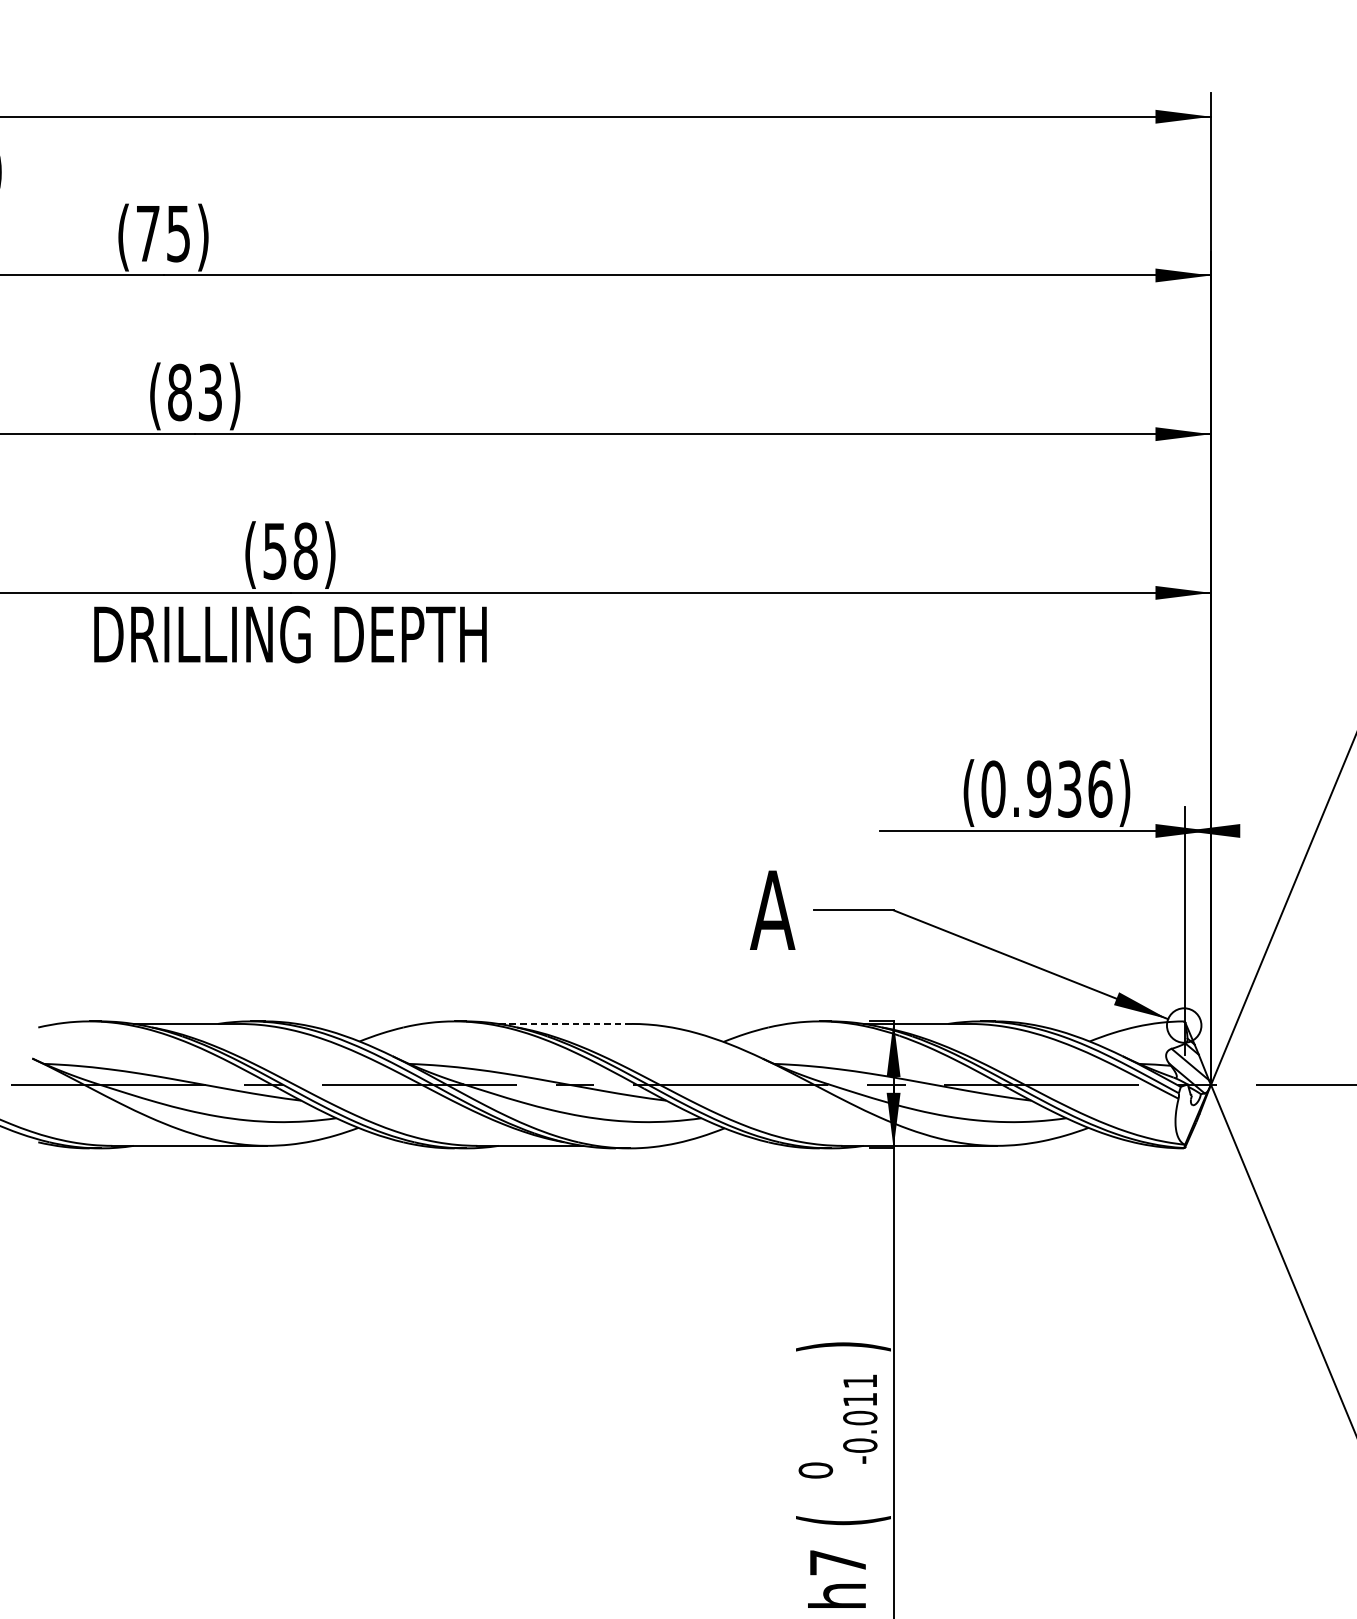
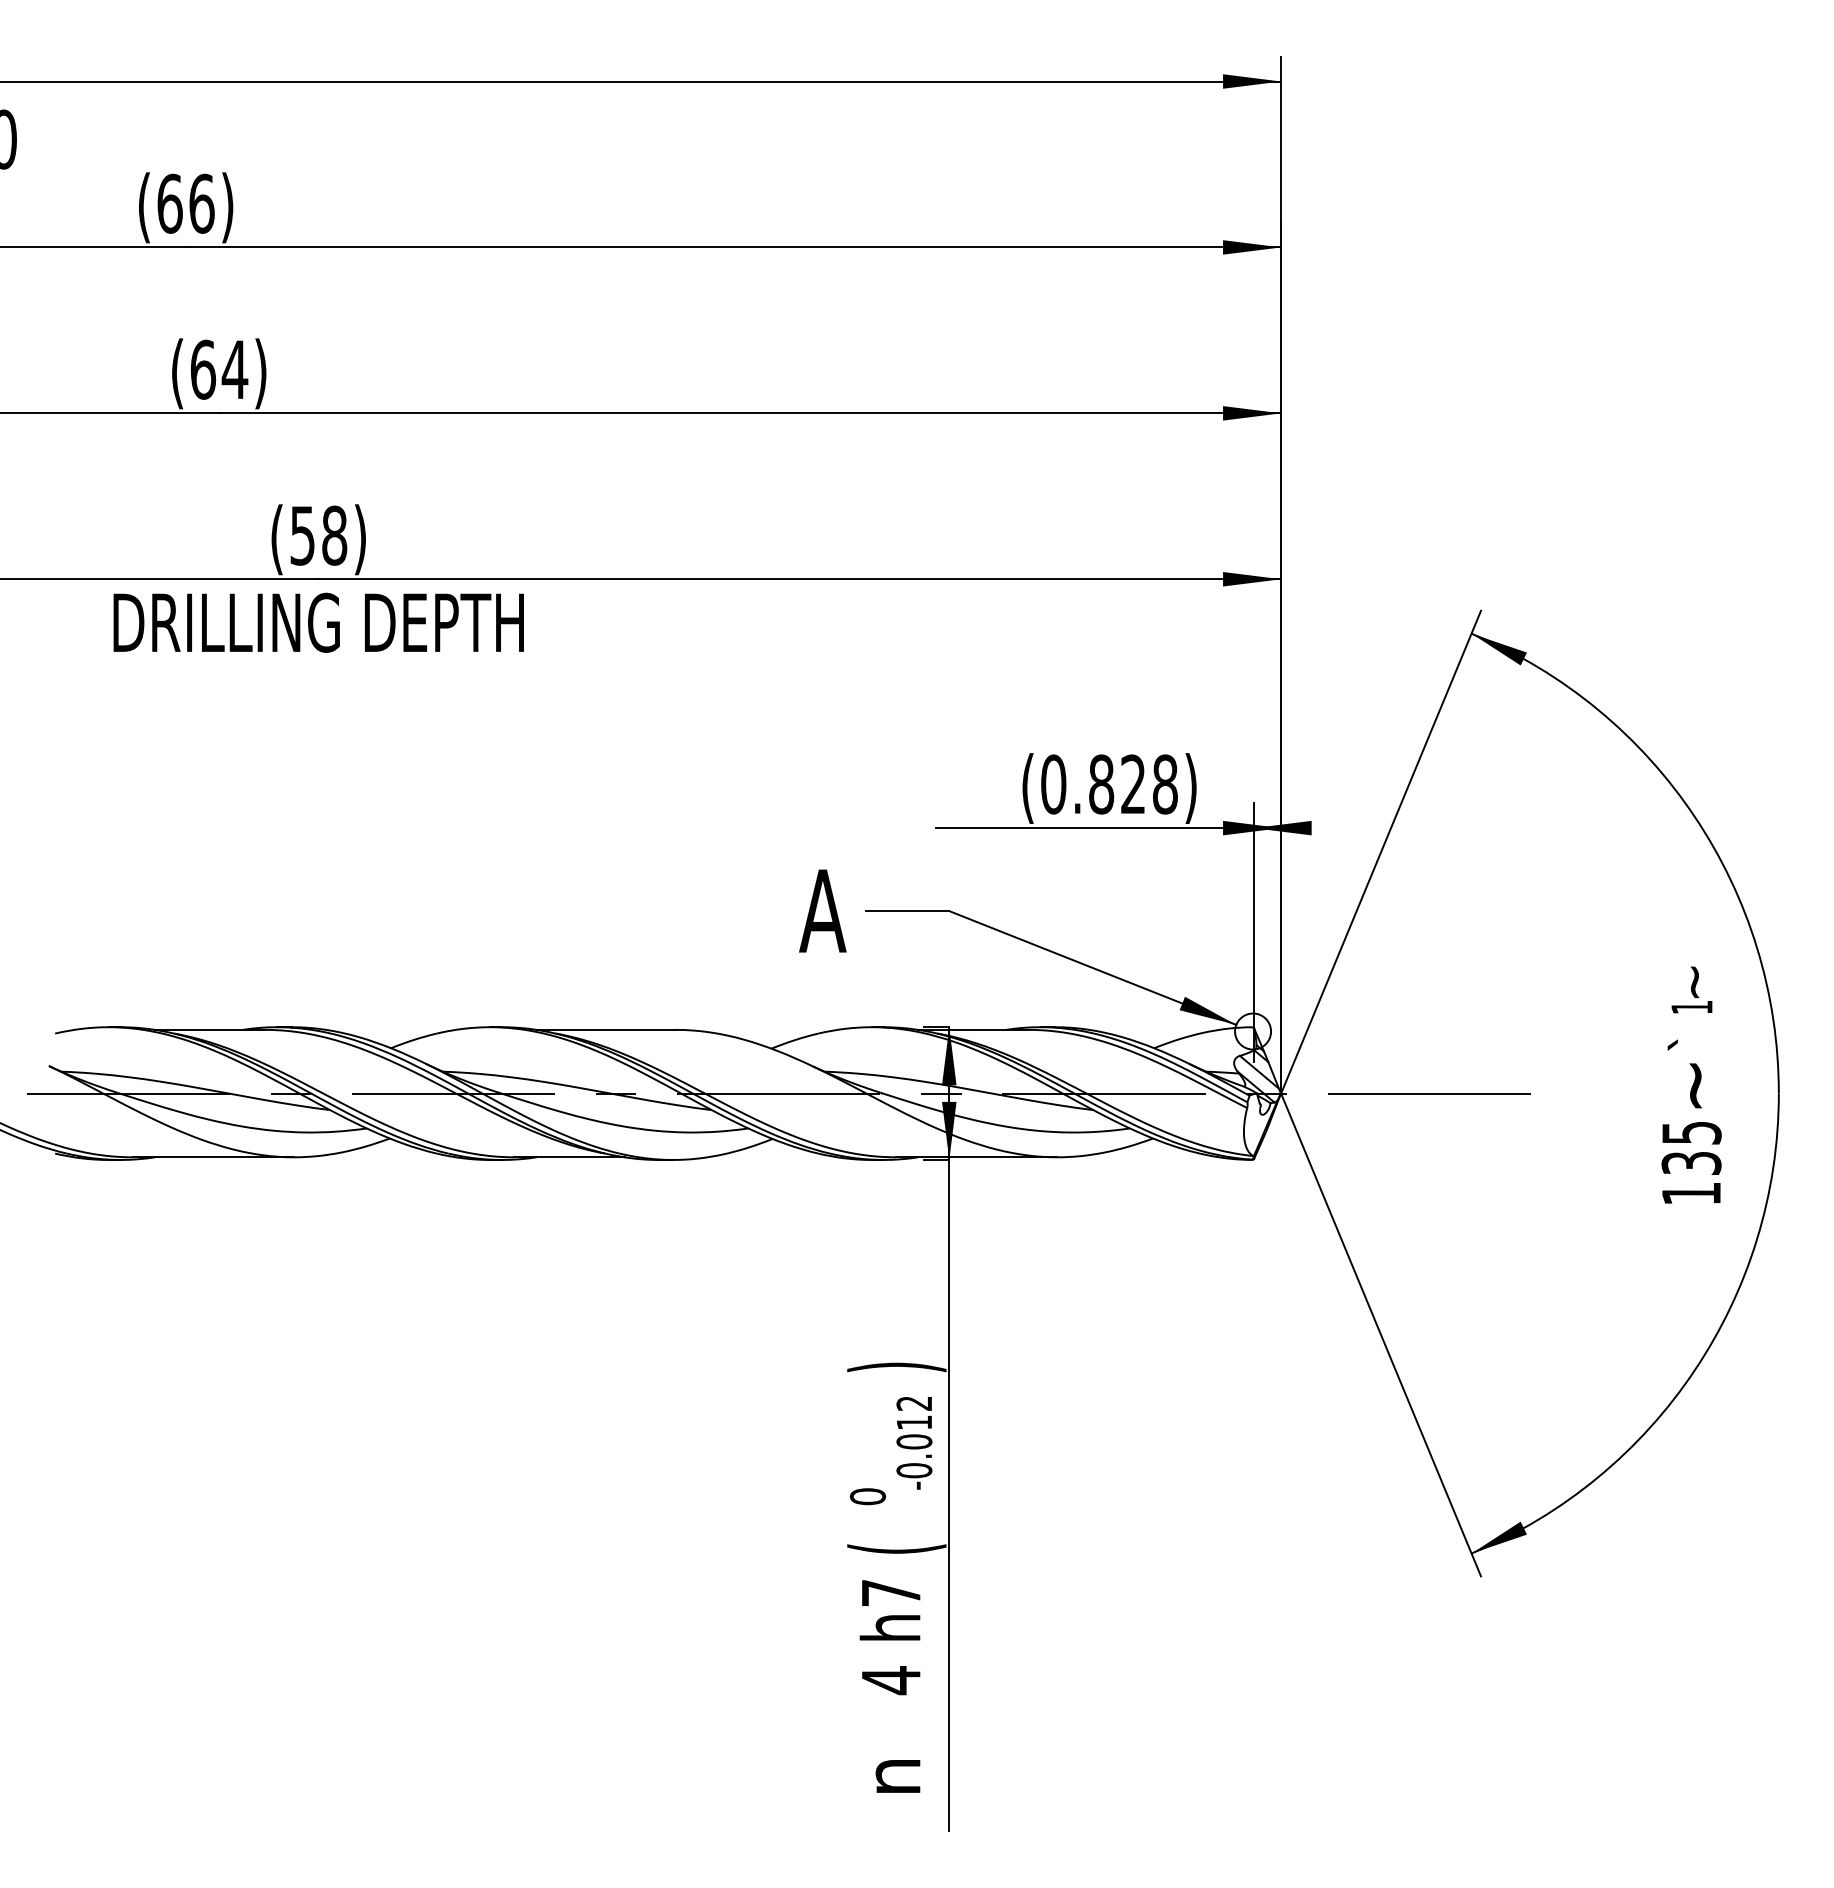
text: (162, 233) -> (185, 203), (75) -> (66)
text: (195, 392) -> (219, 369), (83) -> (64)
text: (1069, 789) -> (1133, 784), (0.936) -> (0.828)
line: (565, 1023) -> (606, 1029), dashed -> solid
text: (859, 1381) -> (913, 1403), -0.011 -> -0.012

